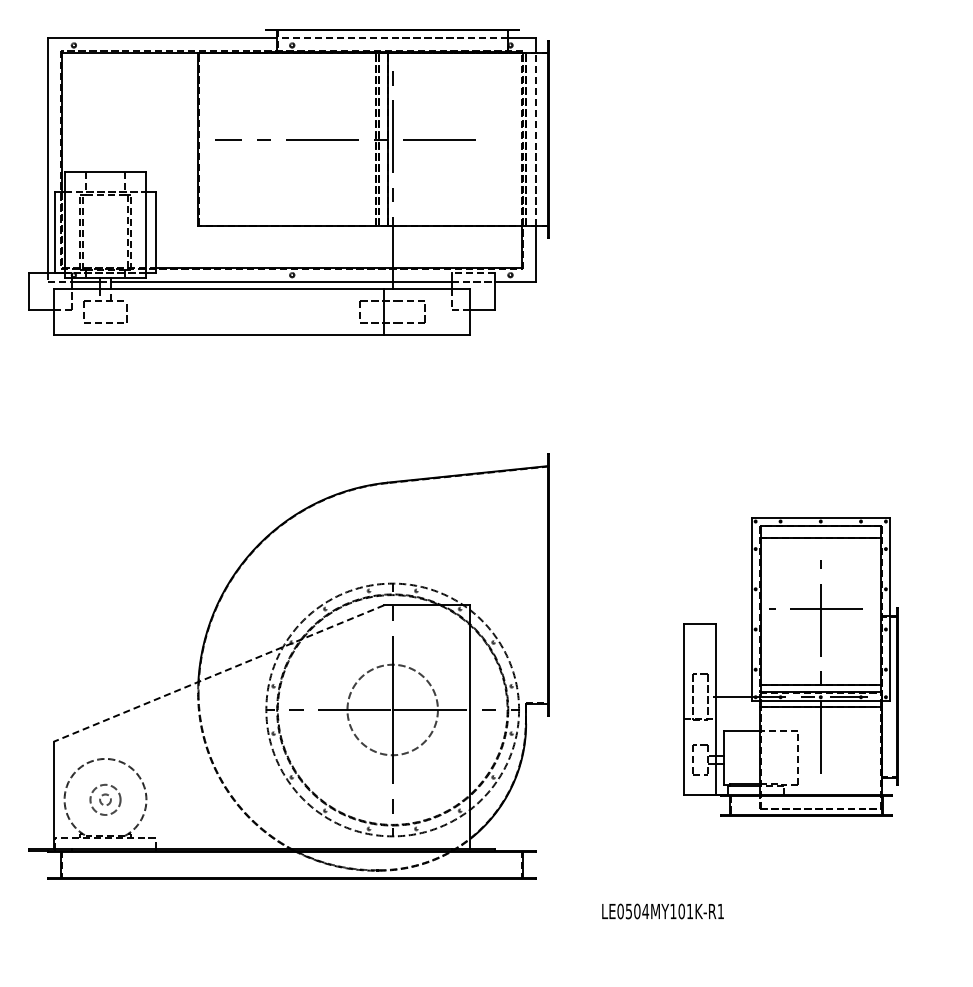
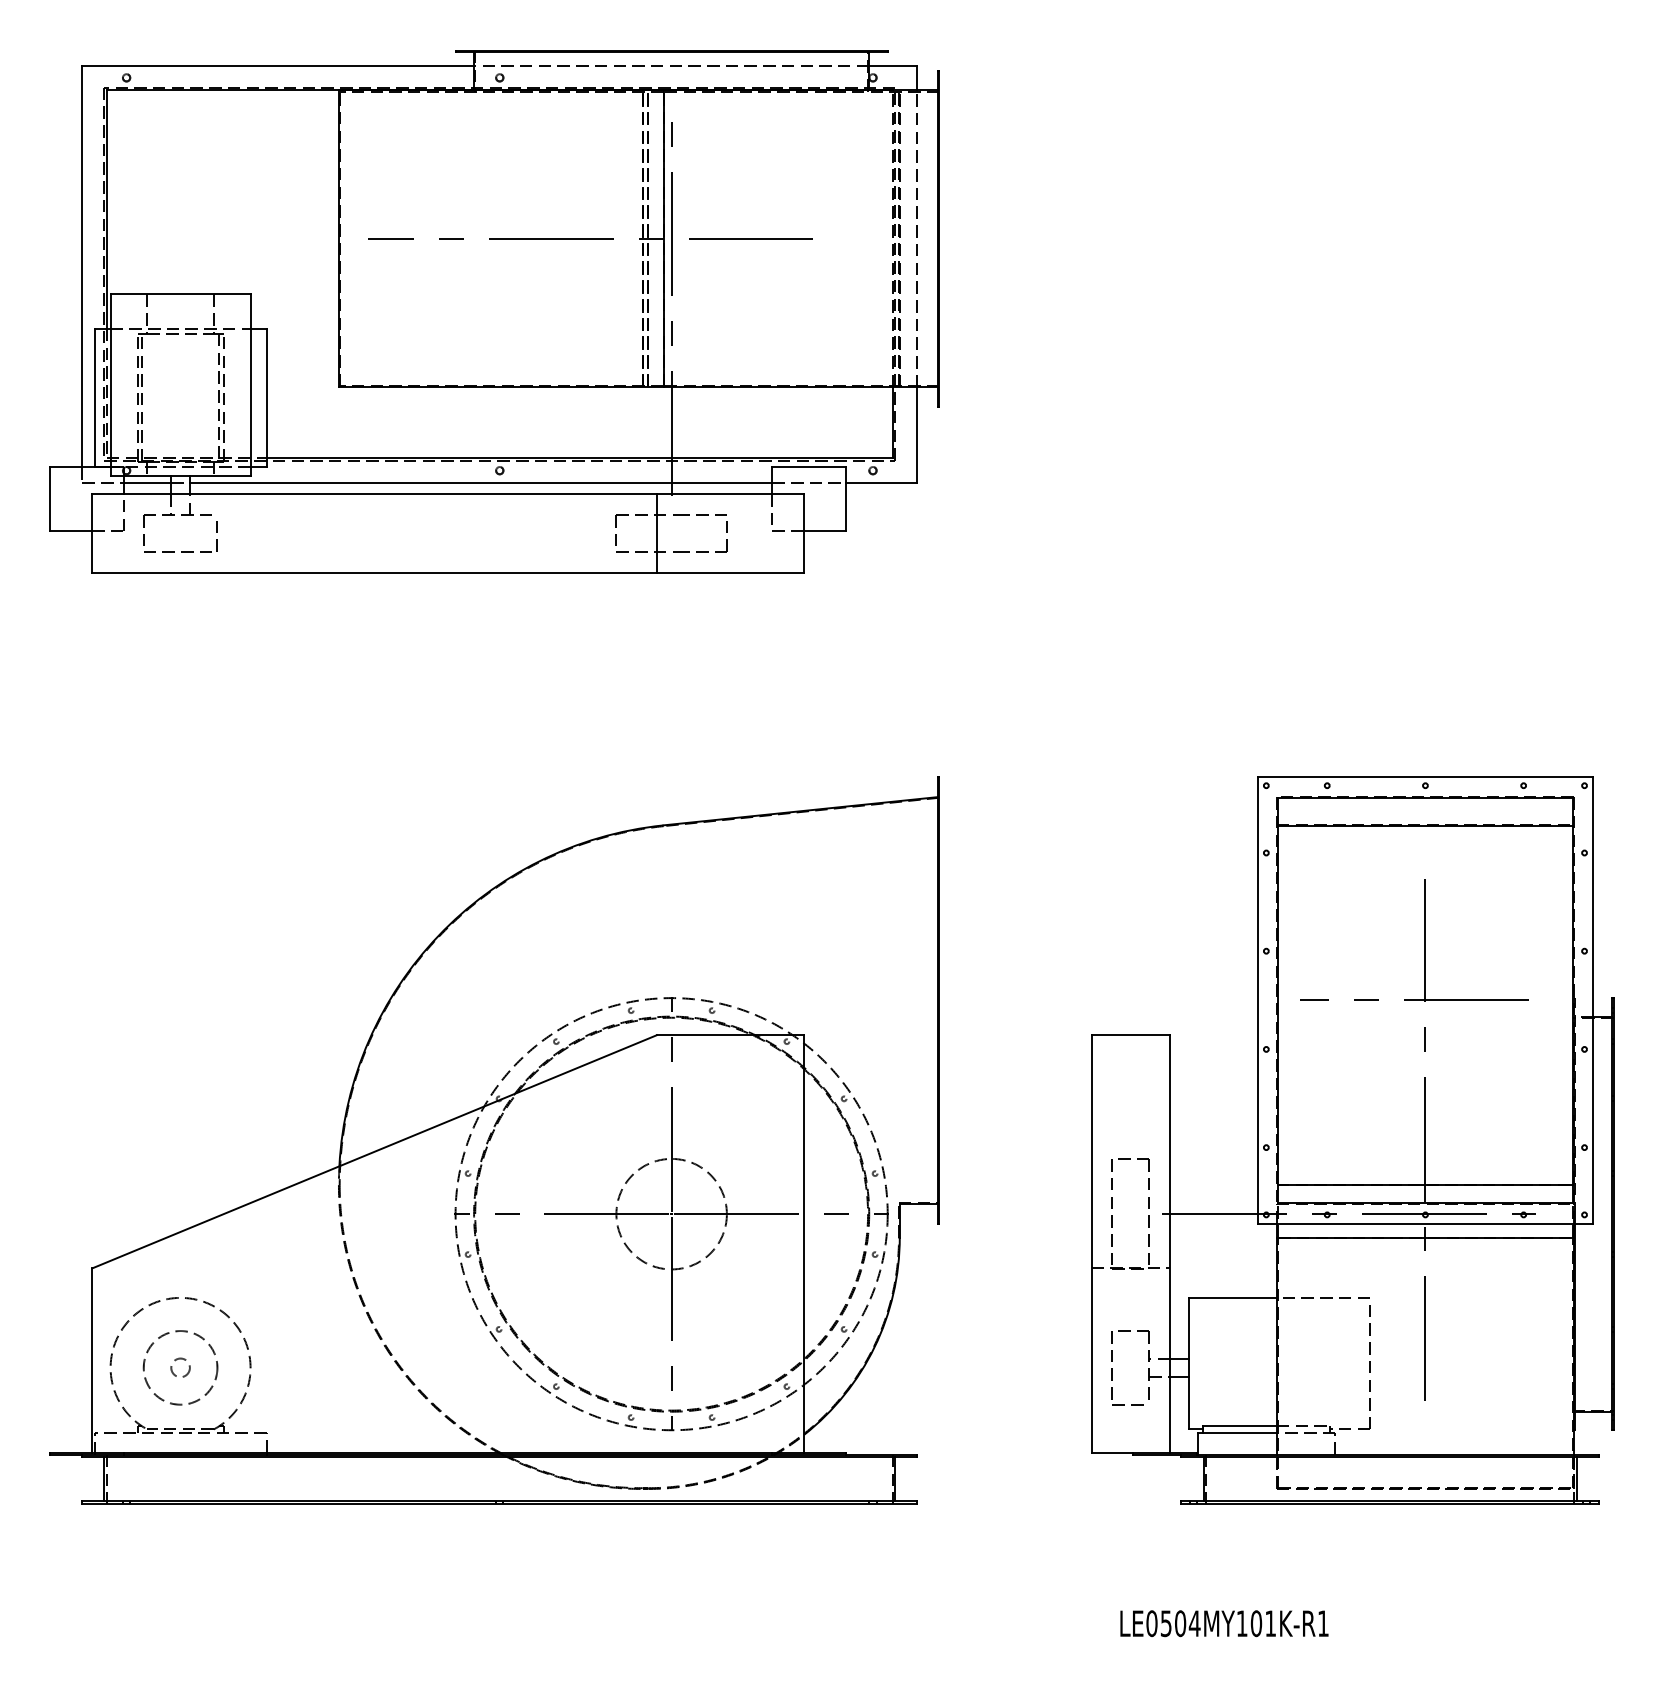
line: (473, 273) -> (809, 467), dashed -> solid
part: (790, 666) -> (1351, 1139), size x1.43
line: (218, 673) -> (373, 1151), dashed -> solid
circle: (392, 709) -> (671, 1213), size x0.71
circle: (105, 799) -> (180, 1367), size x1.43
text: (662, 911) -> (1223, 1623), moved

